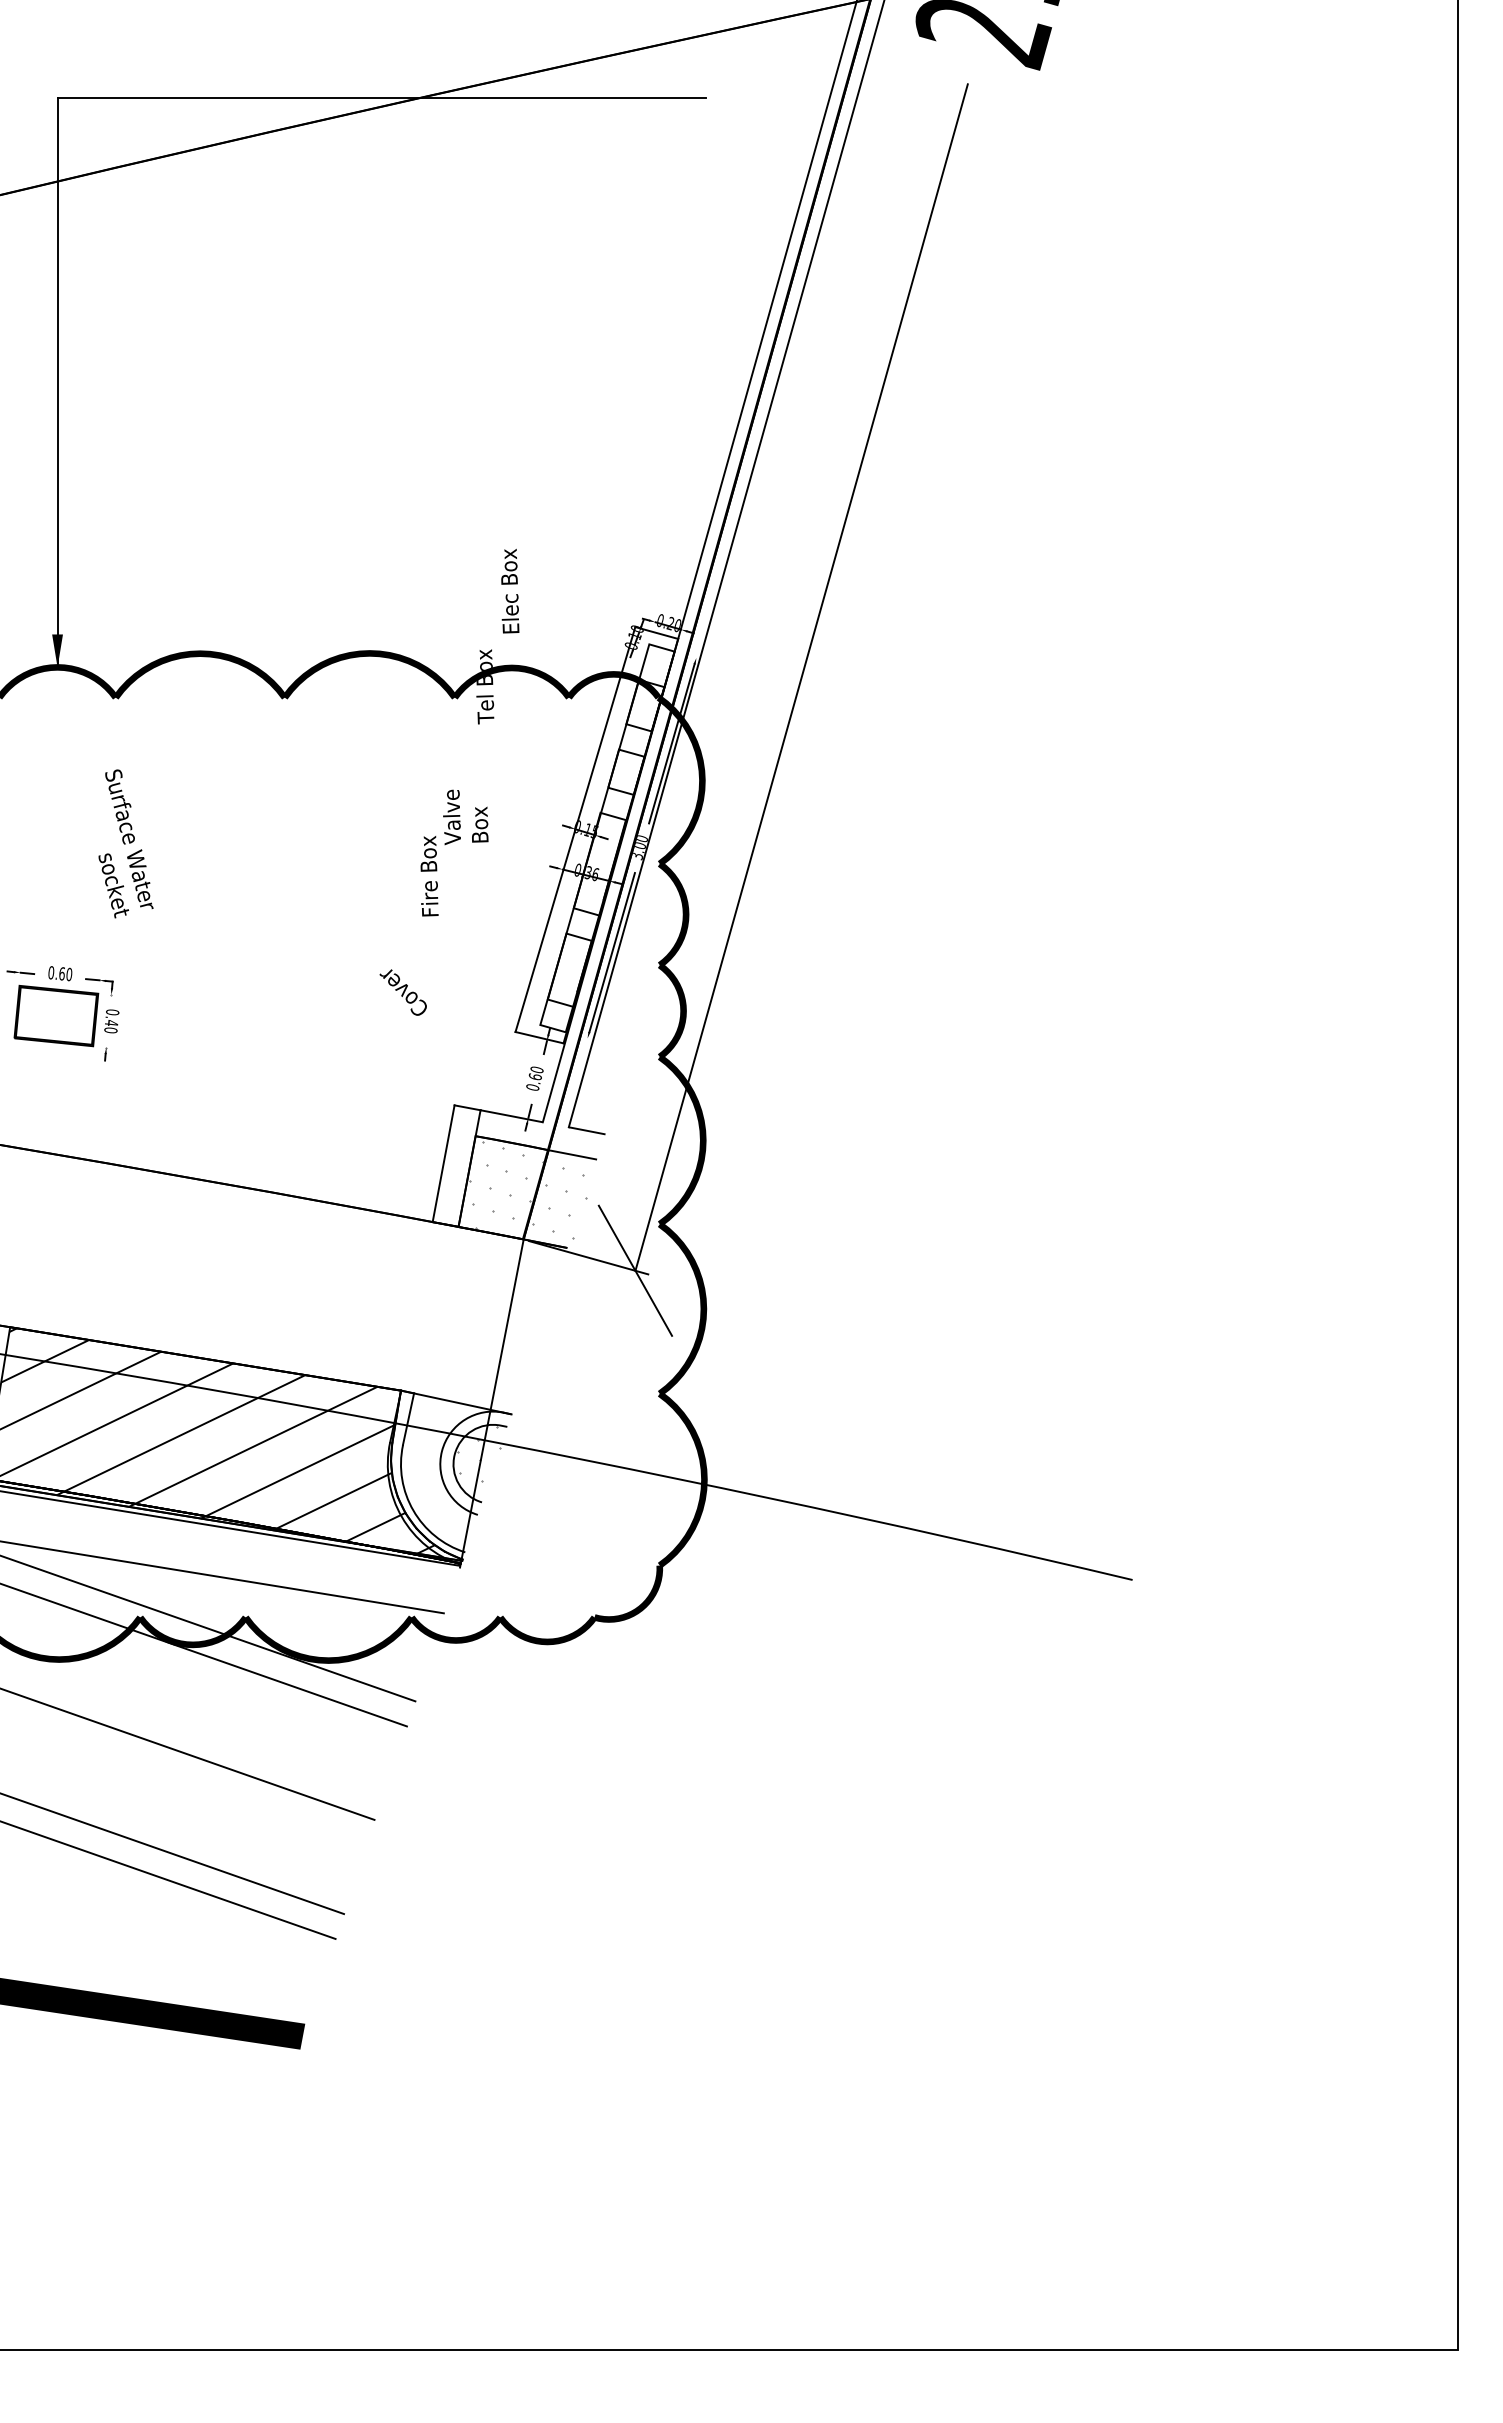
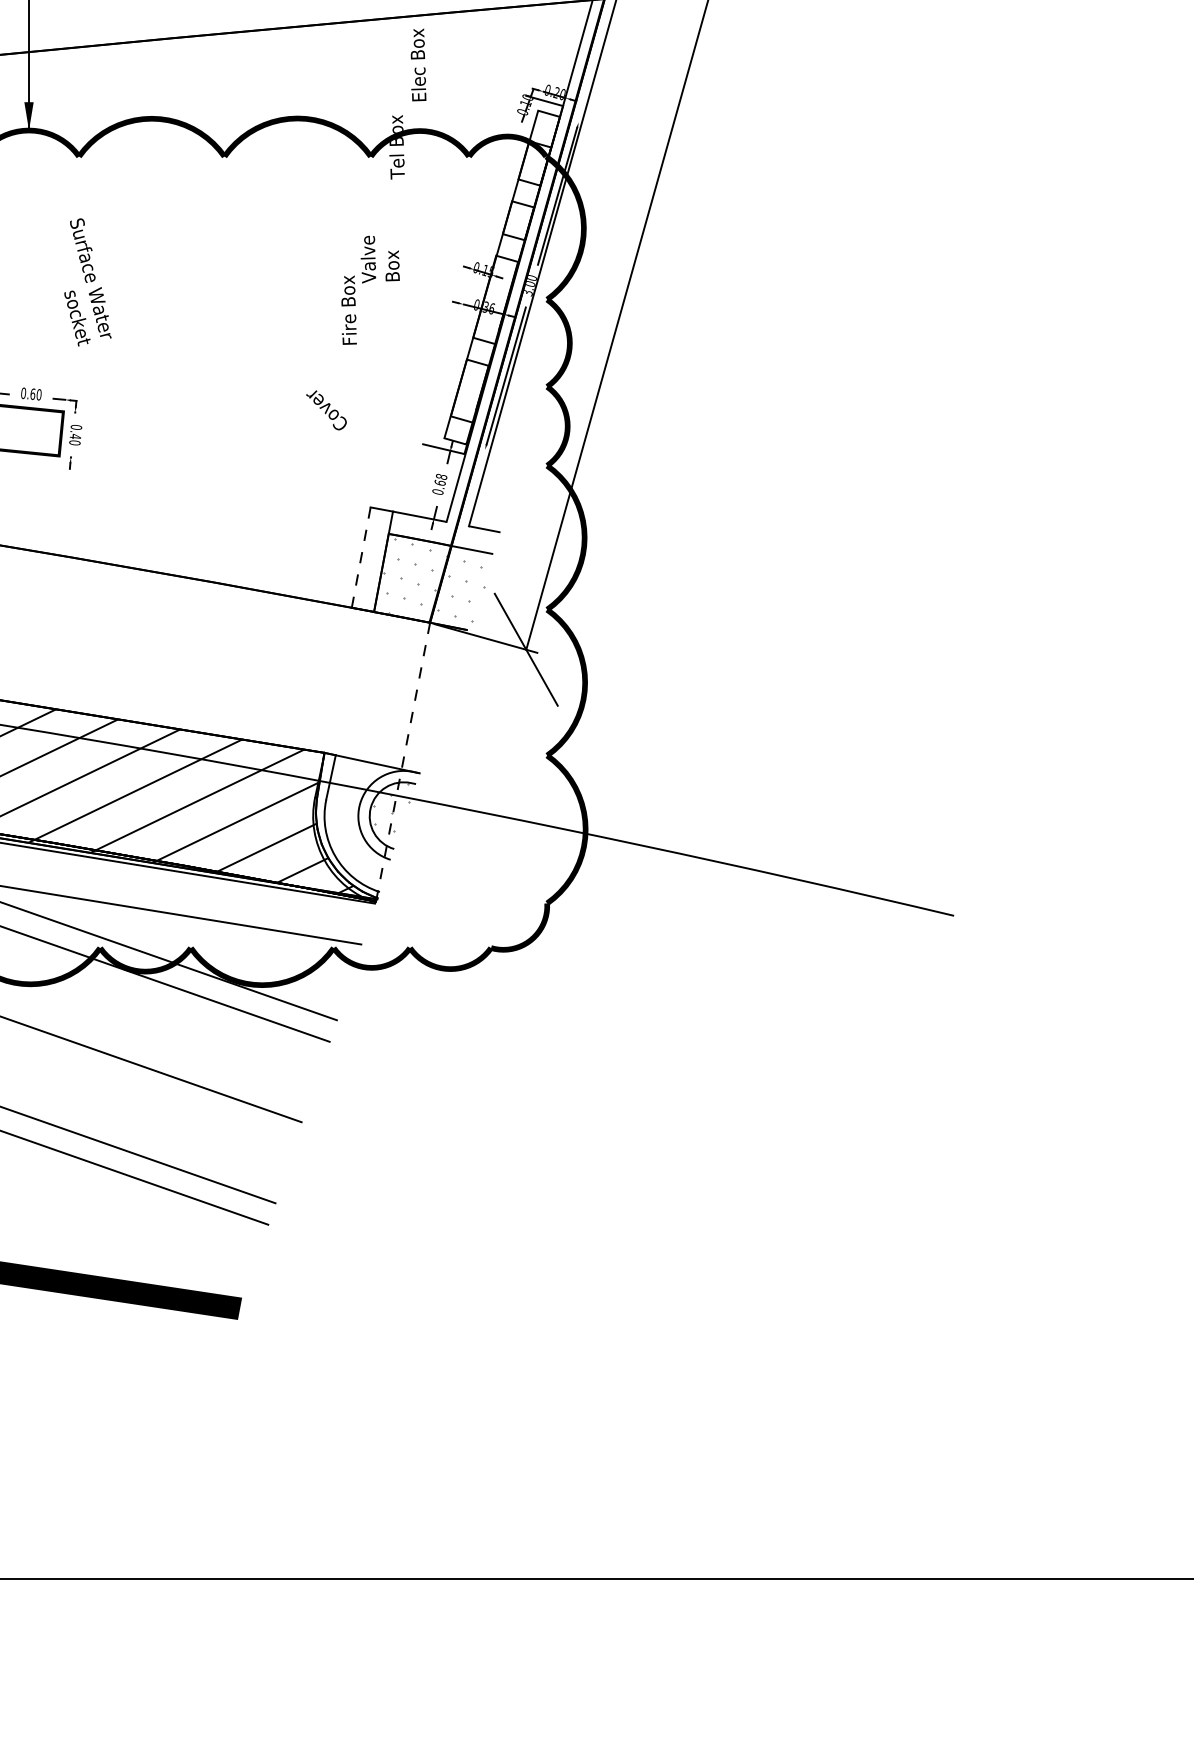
line: (575, 829) -> (474, 270), removed
text: (536, 1069) -> (441, 476), 0.60 -> 0.68
line: (443, 1163) -> (361, 557), solid -> dashed
line: (491, 1403) -> (402, 763), solid -> dashed

